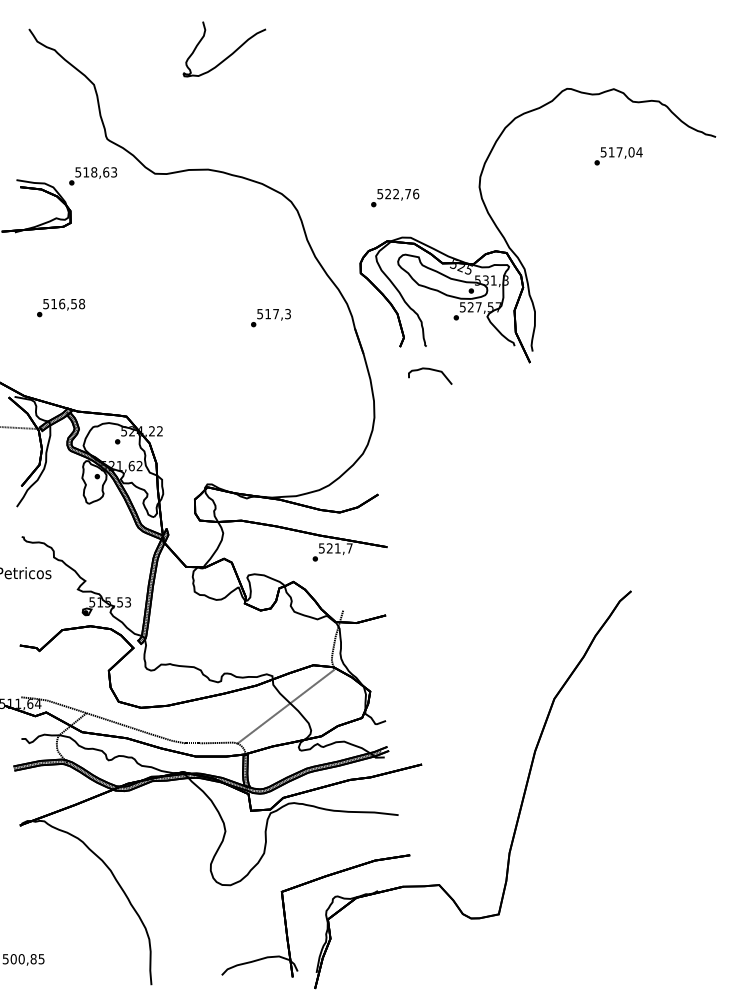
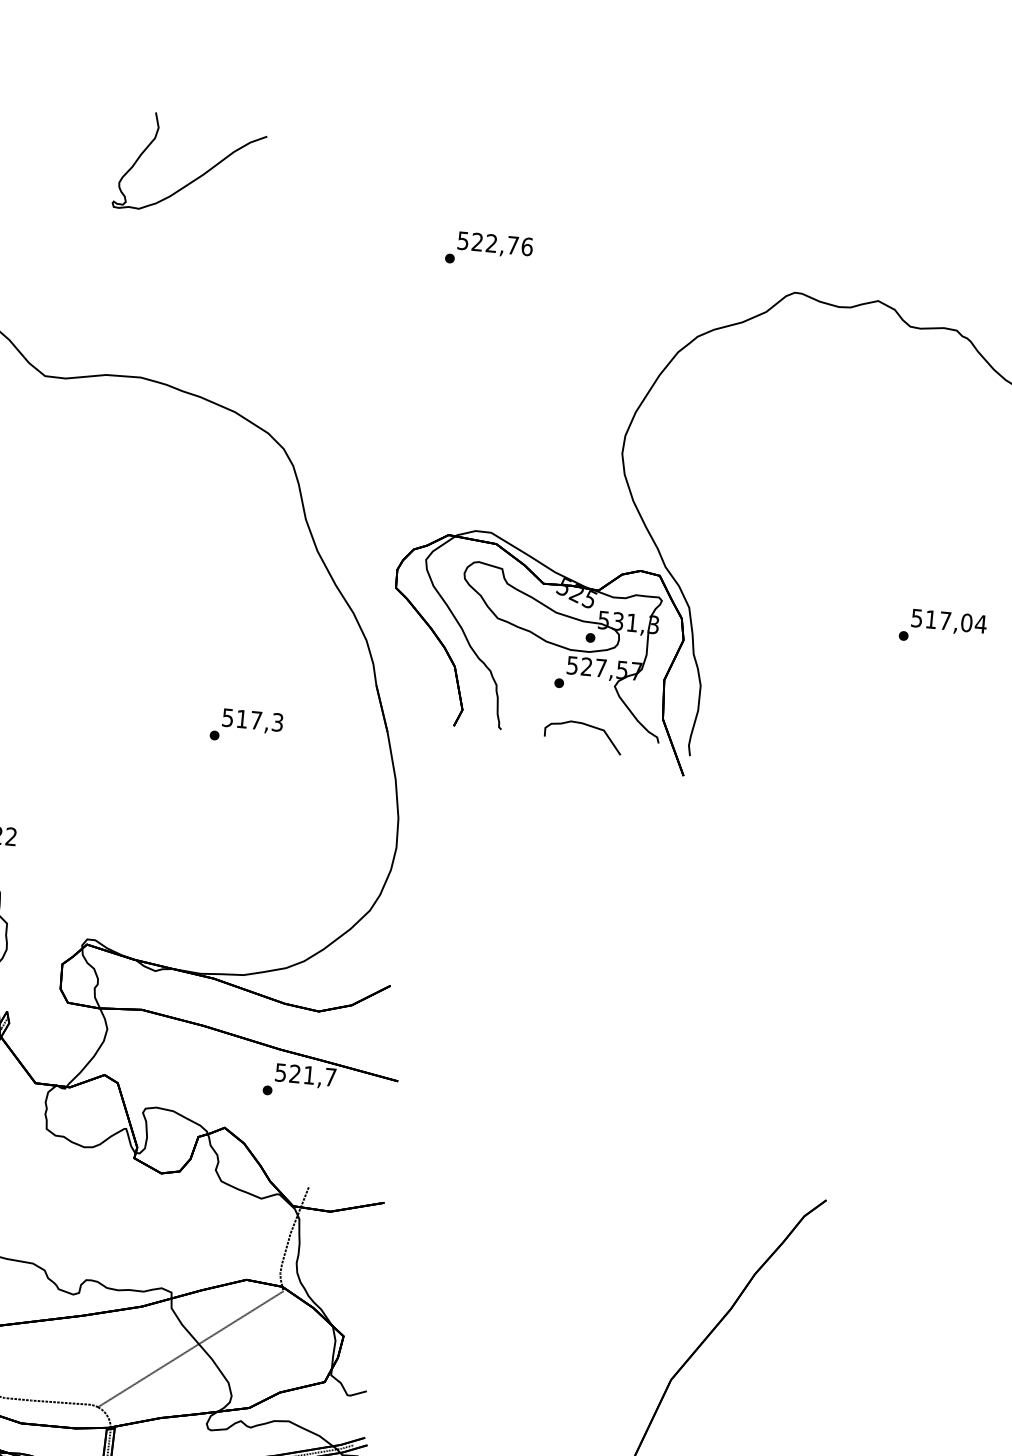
text: (618, 156) -> (942, 628), moved
text: (395, 198) -> (489, 251), moved
text: (270, 318) -> (245, 727), moved
curve: (430, 370) -> (584, 726), moved

